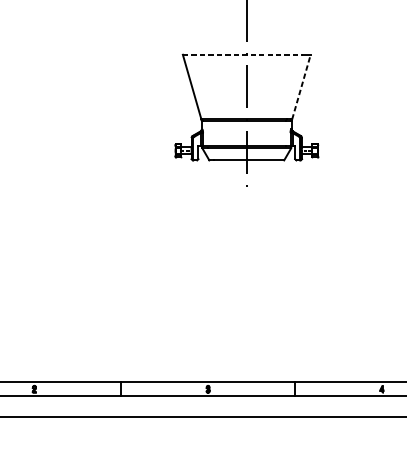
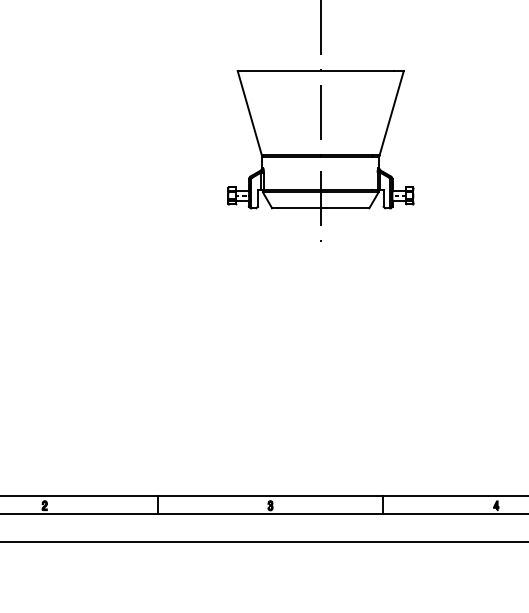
line: (242, 55) -> (315, 71), dashed -> solid
line: (301, 87) -> (391, 113), dashed -> solid

